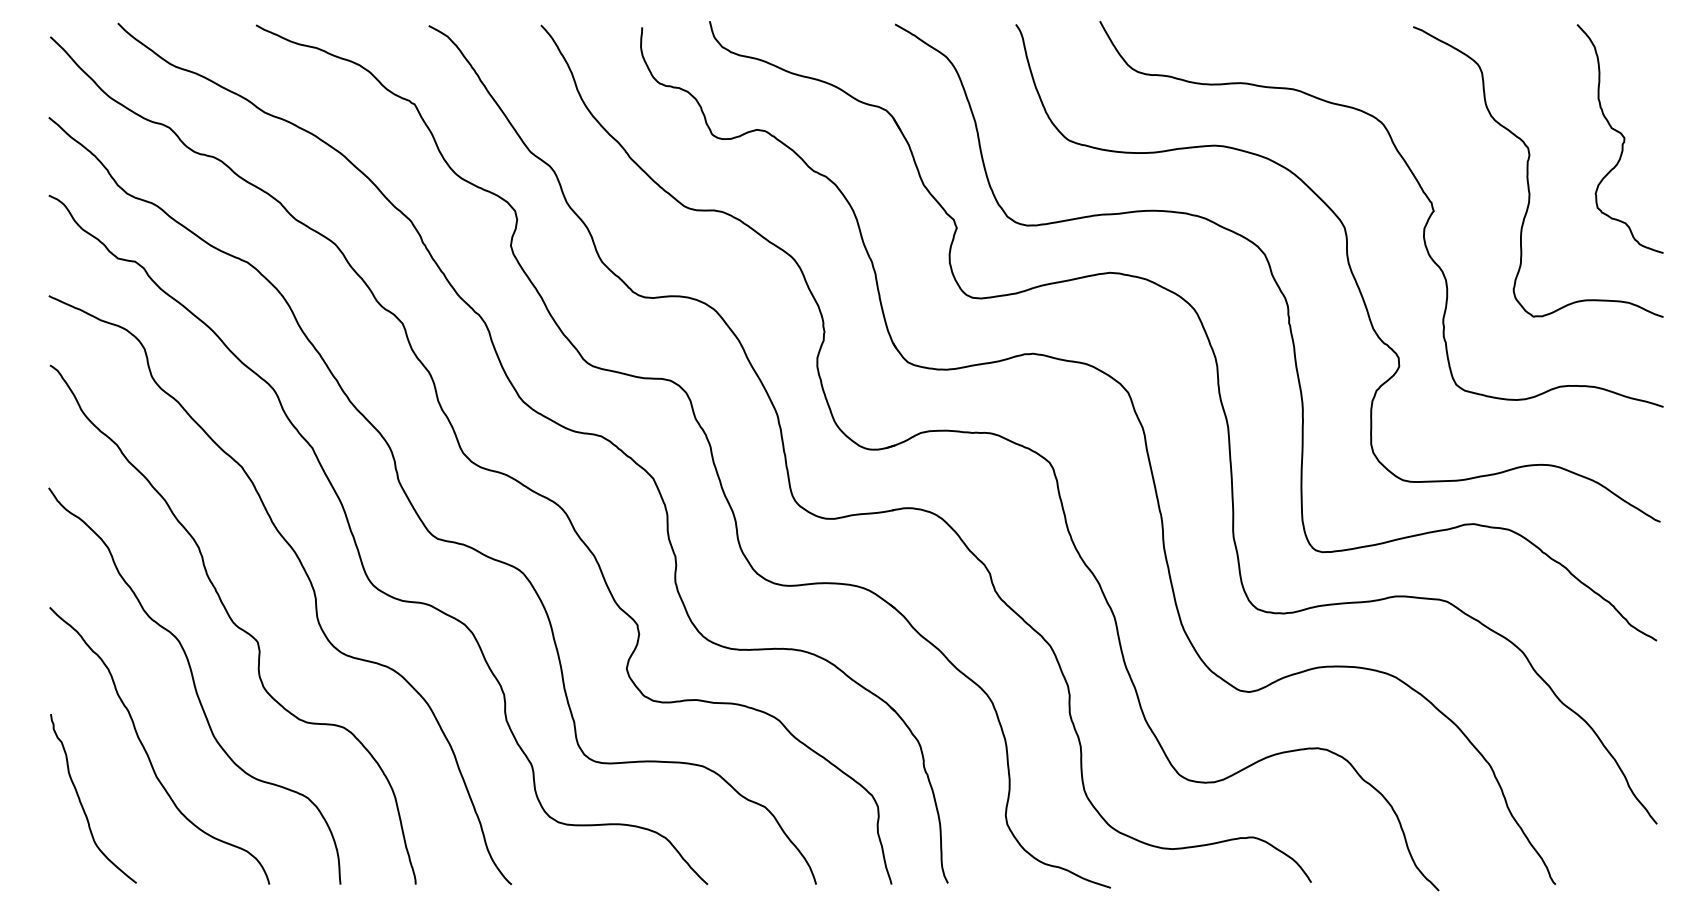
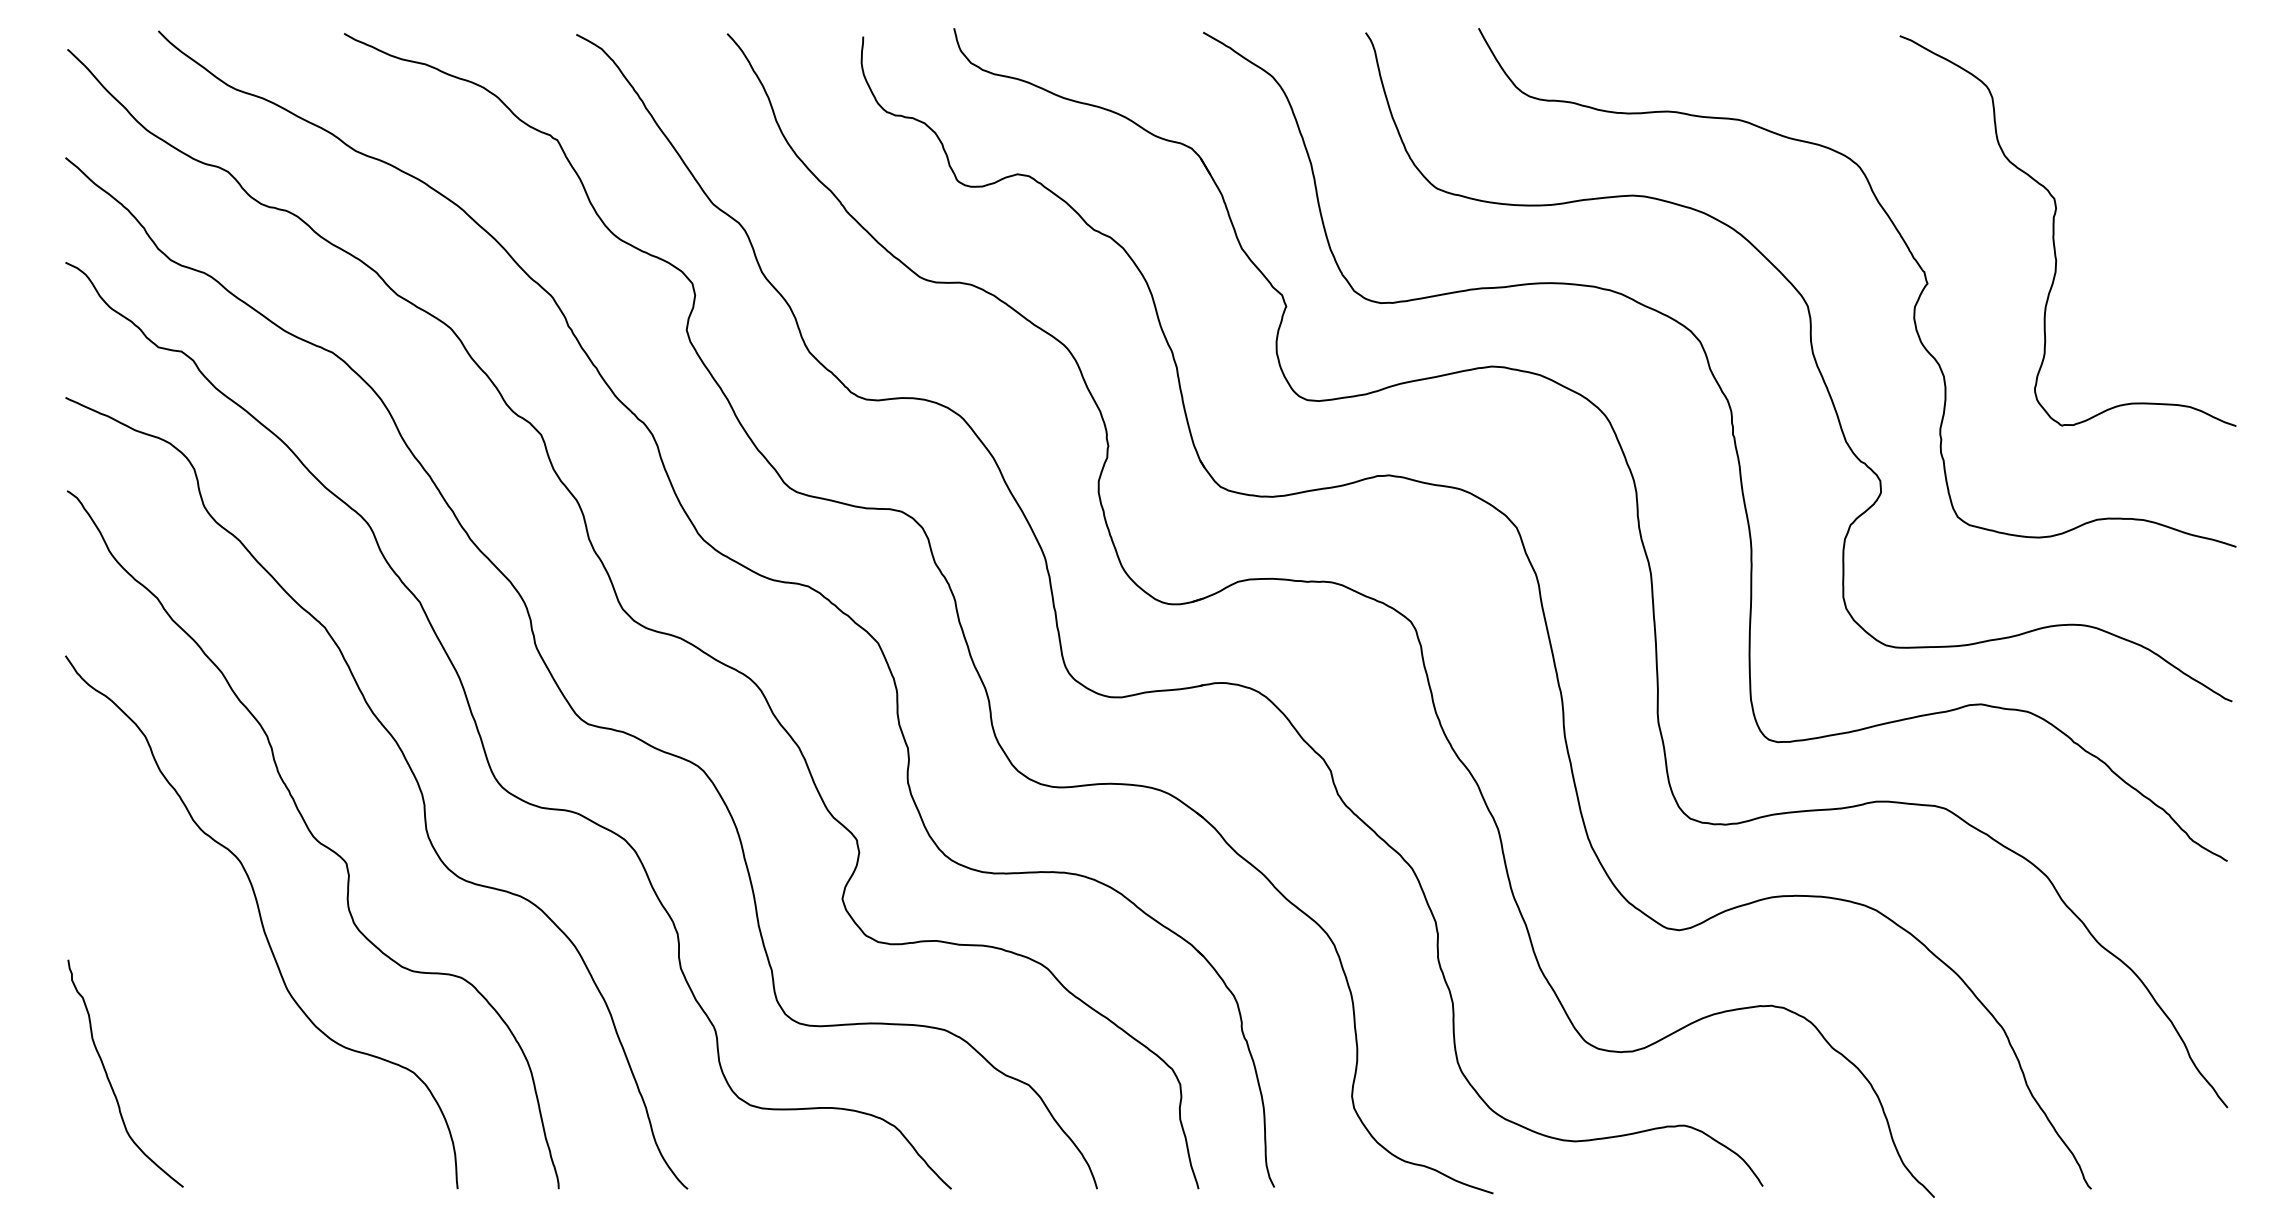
curve: (1621, 135) -> (2180, 182), removed
curve: (147, 751) -> (197, 1010), removed

